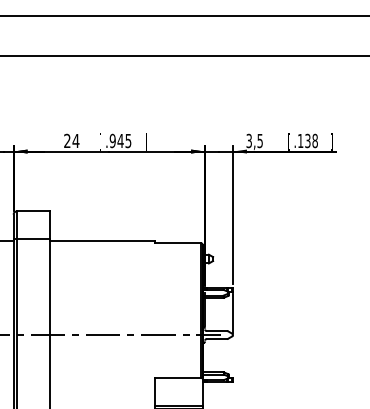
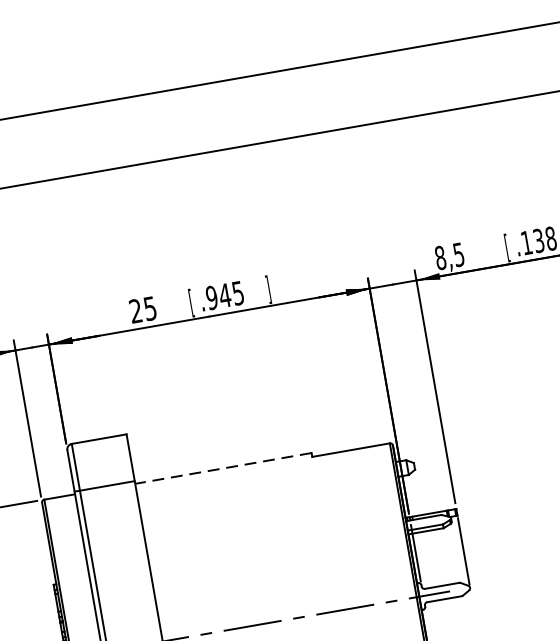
text: (75, 141) -> (149, 309), 24 -> 25
text: (249, 141) -> (441, 258), 3,5 -> 8,5
line: (102, 240) -> (223, 467), solid -> dashed

